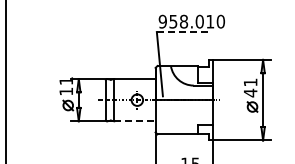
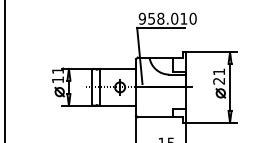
line: (184, 32) -> (161, 28), dashed -> solid
text: (250, 92) -> (219, 80), 41 -> 21
line: (134, 121) -> (117, 106), dashed -> solid

